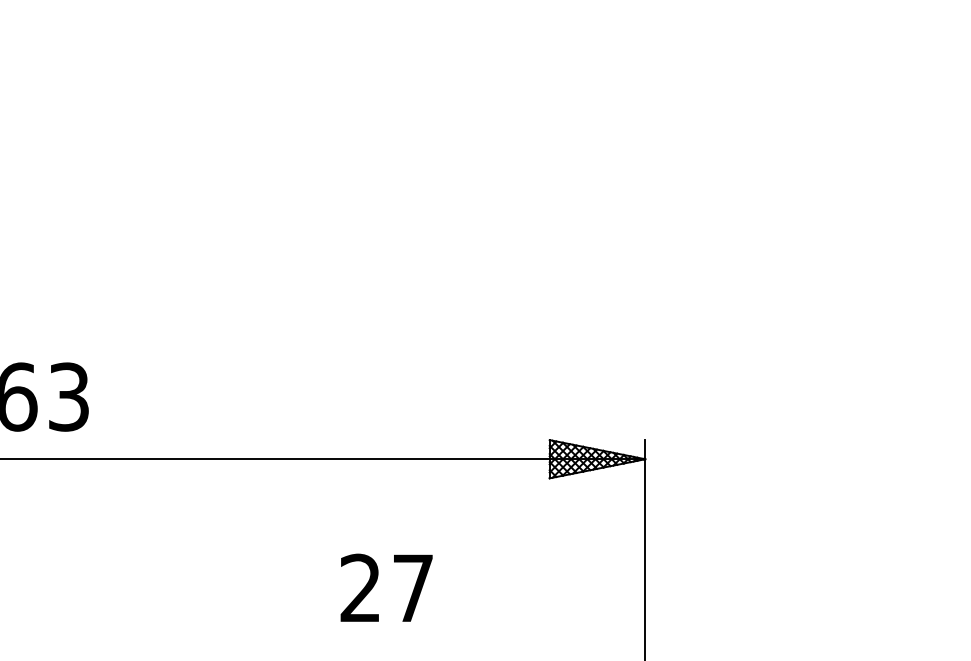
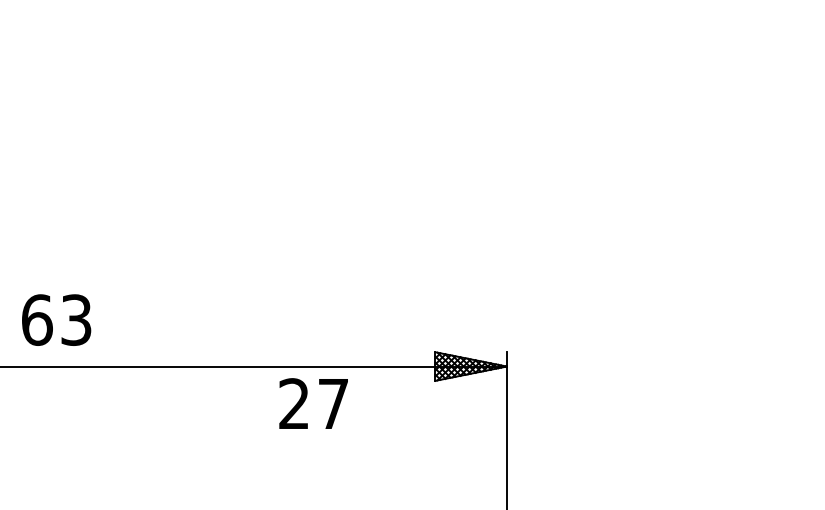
text: (386, 587) -> (313, 403), moved

